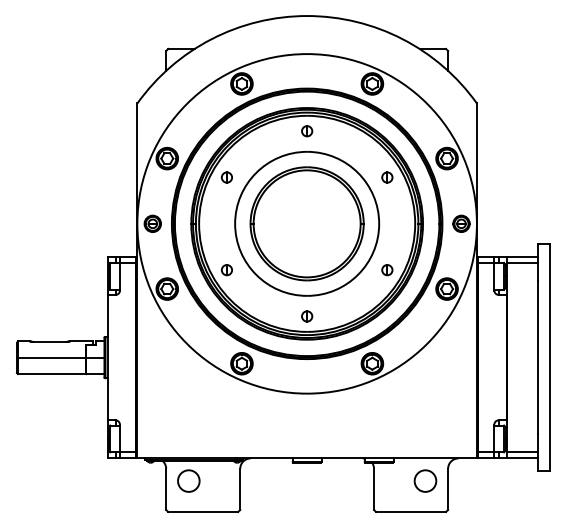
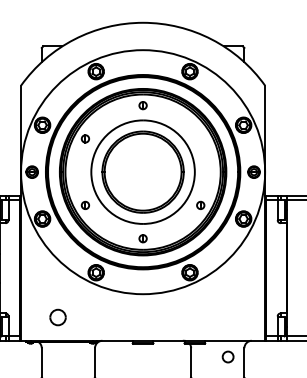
part: (387, 177) -> (200, 138), removed
part: (188, 480) -> (57, 317), moved
part: (425, 480) -> (228, 356), size x0.7

